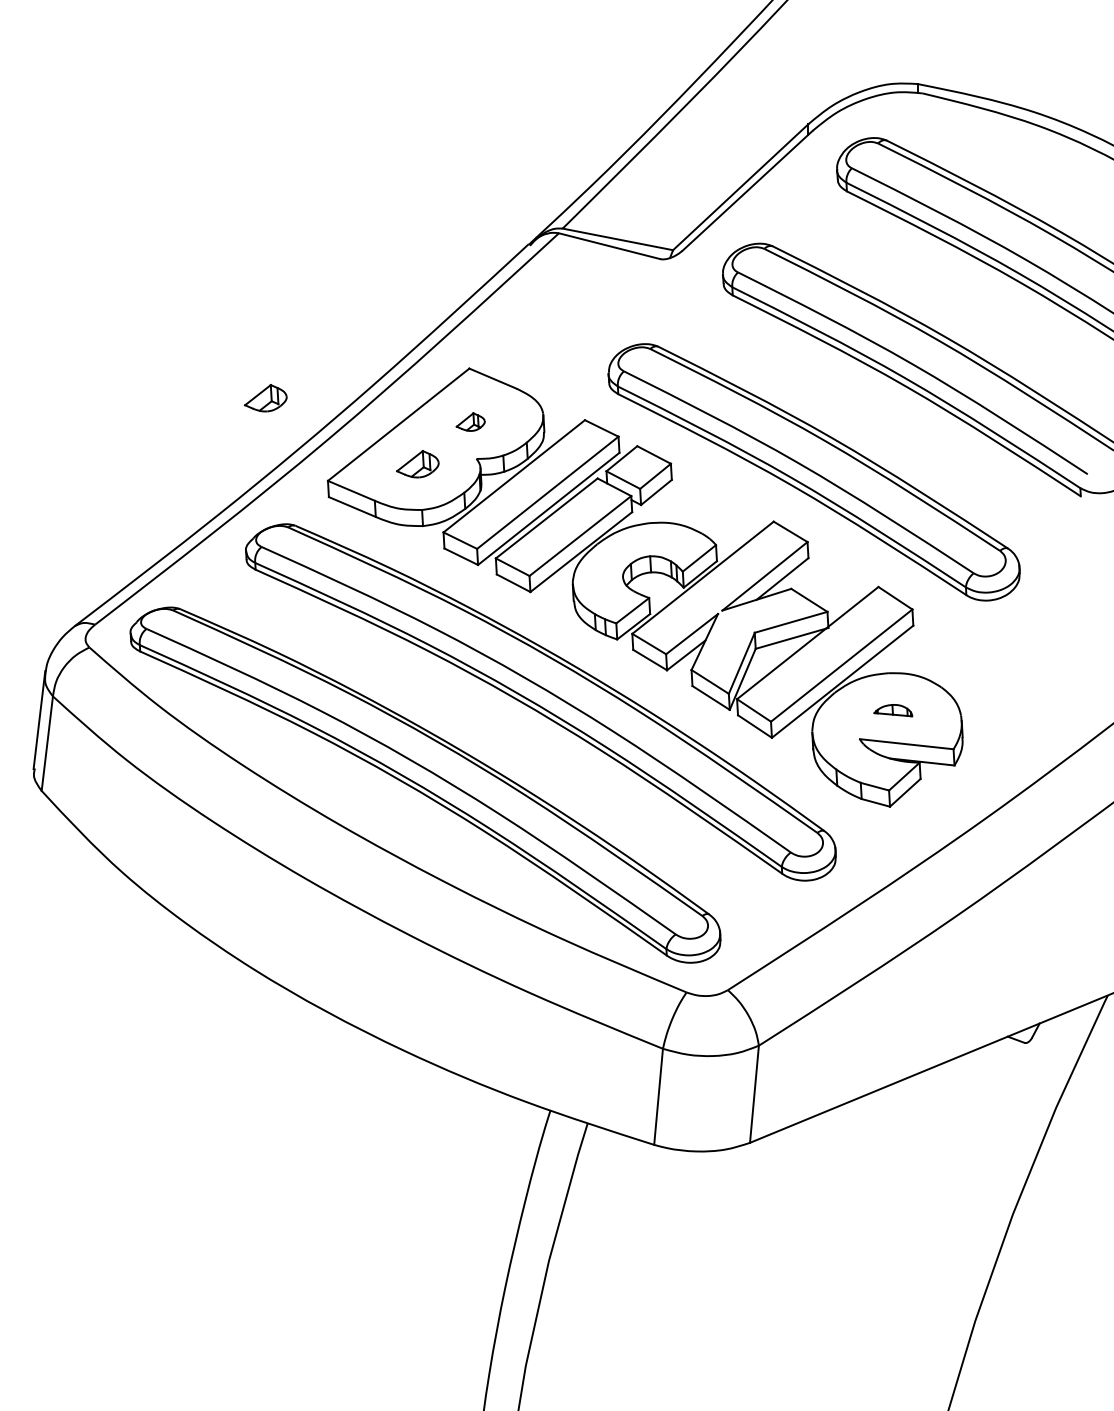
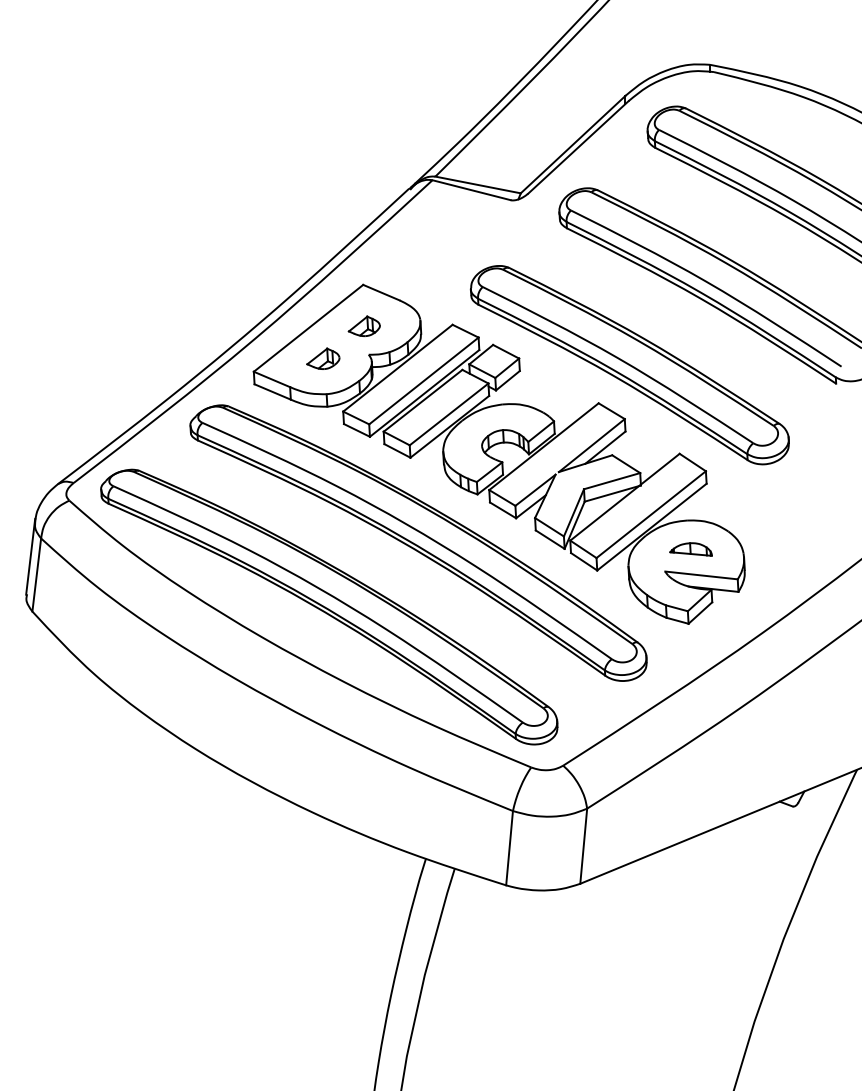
part: (265, 398) -> (205, 308), removed
part: (470, 421) -> (364, 325), size x1.43
part: (893, 710) -> (691, 549), size x1.43

